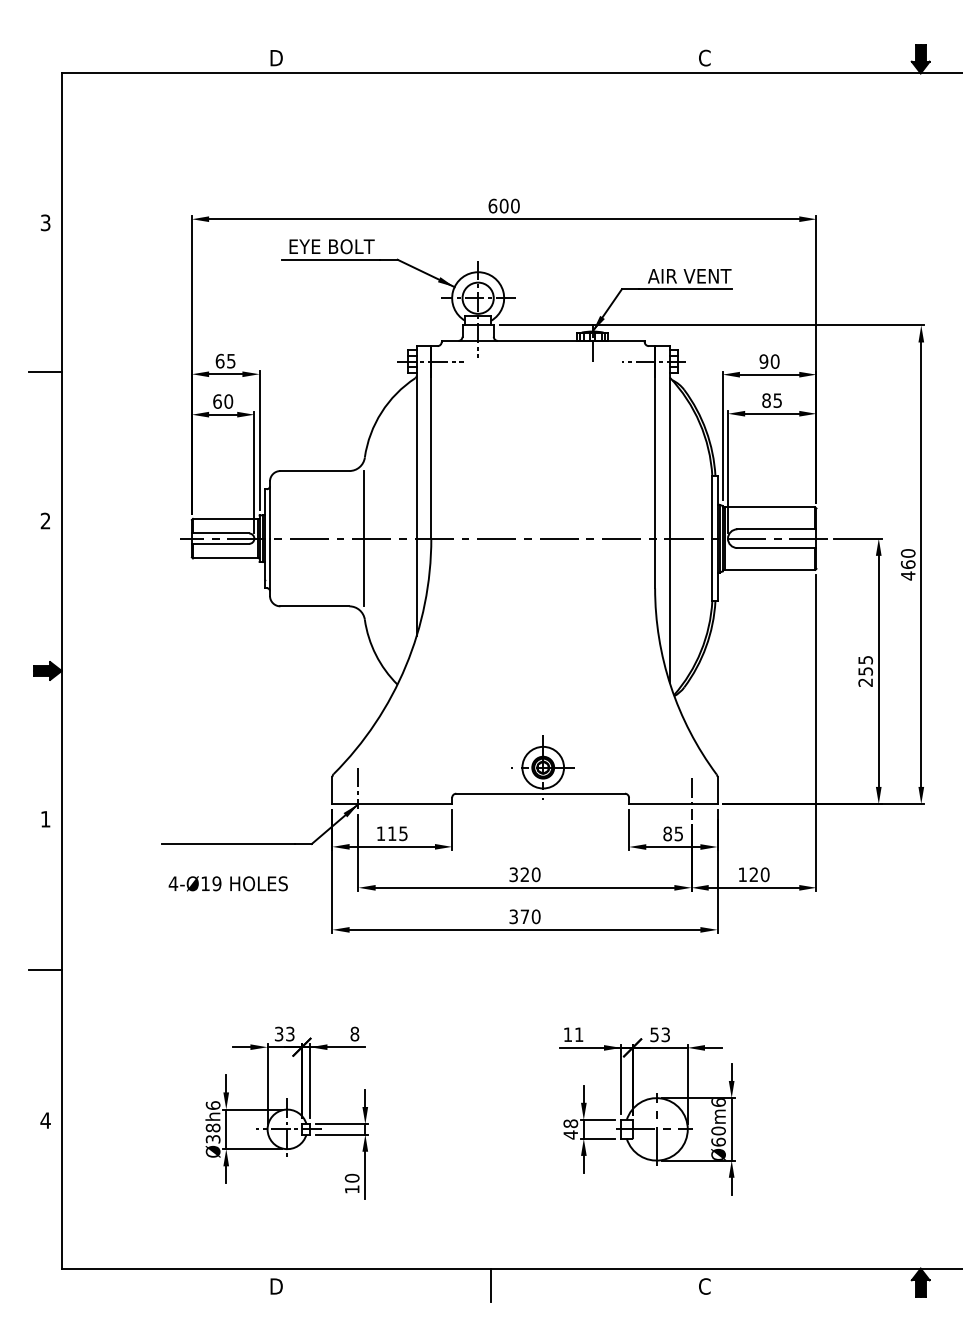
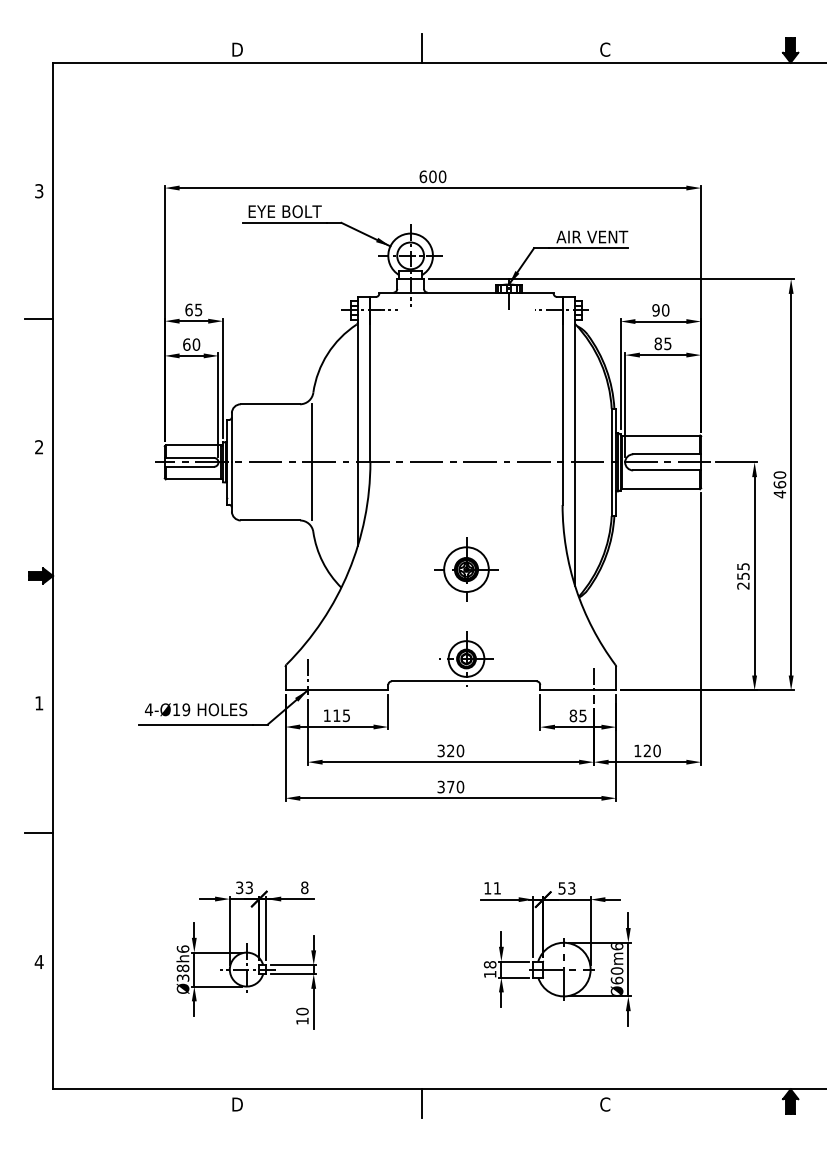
line: (491, 56) -> (422, 48), added
part: (543, 663) -> (466, 569), added
text: (227, 883) -> (195, 709), moved
text: (570, 1134) -> (489, 974), 48 -> 18

